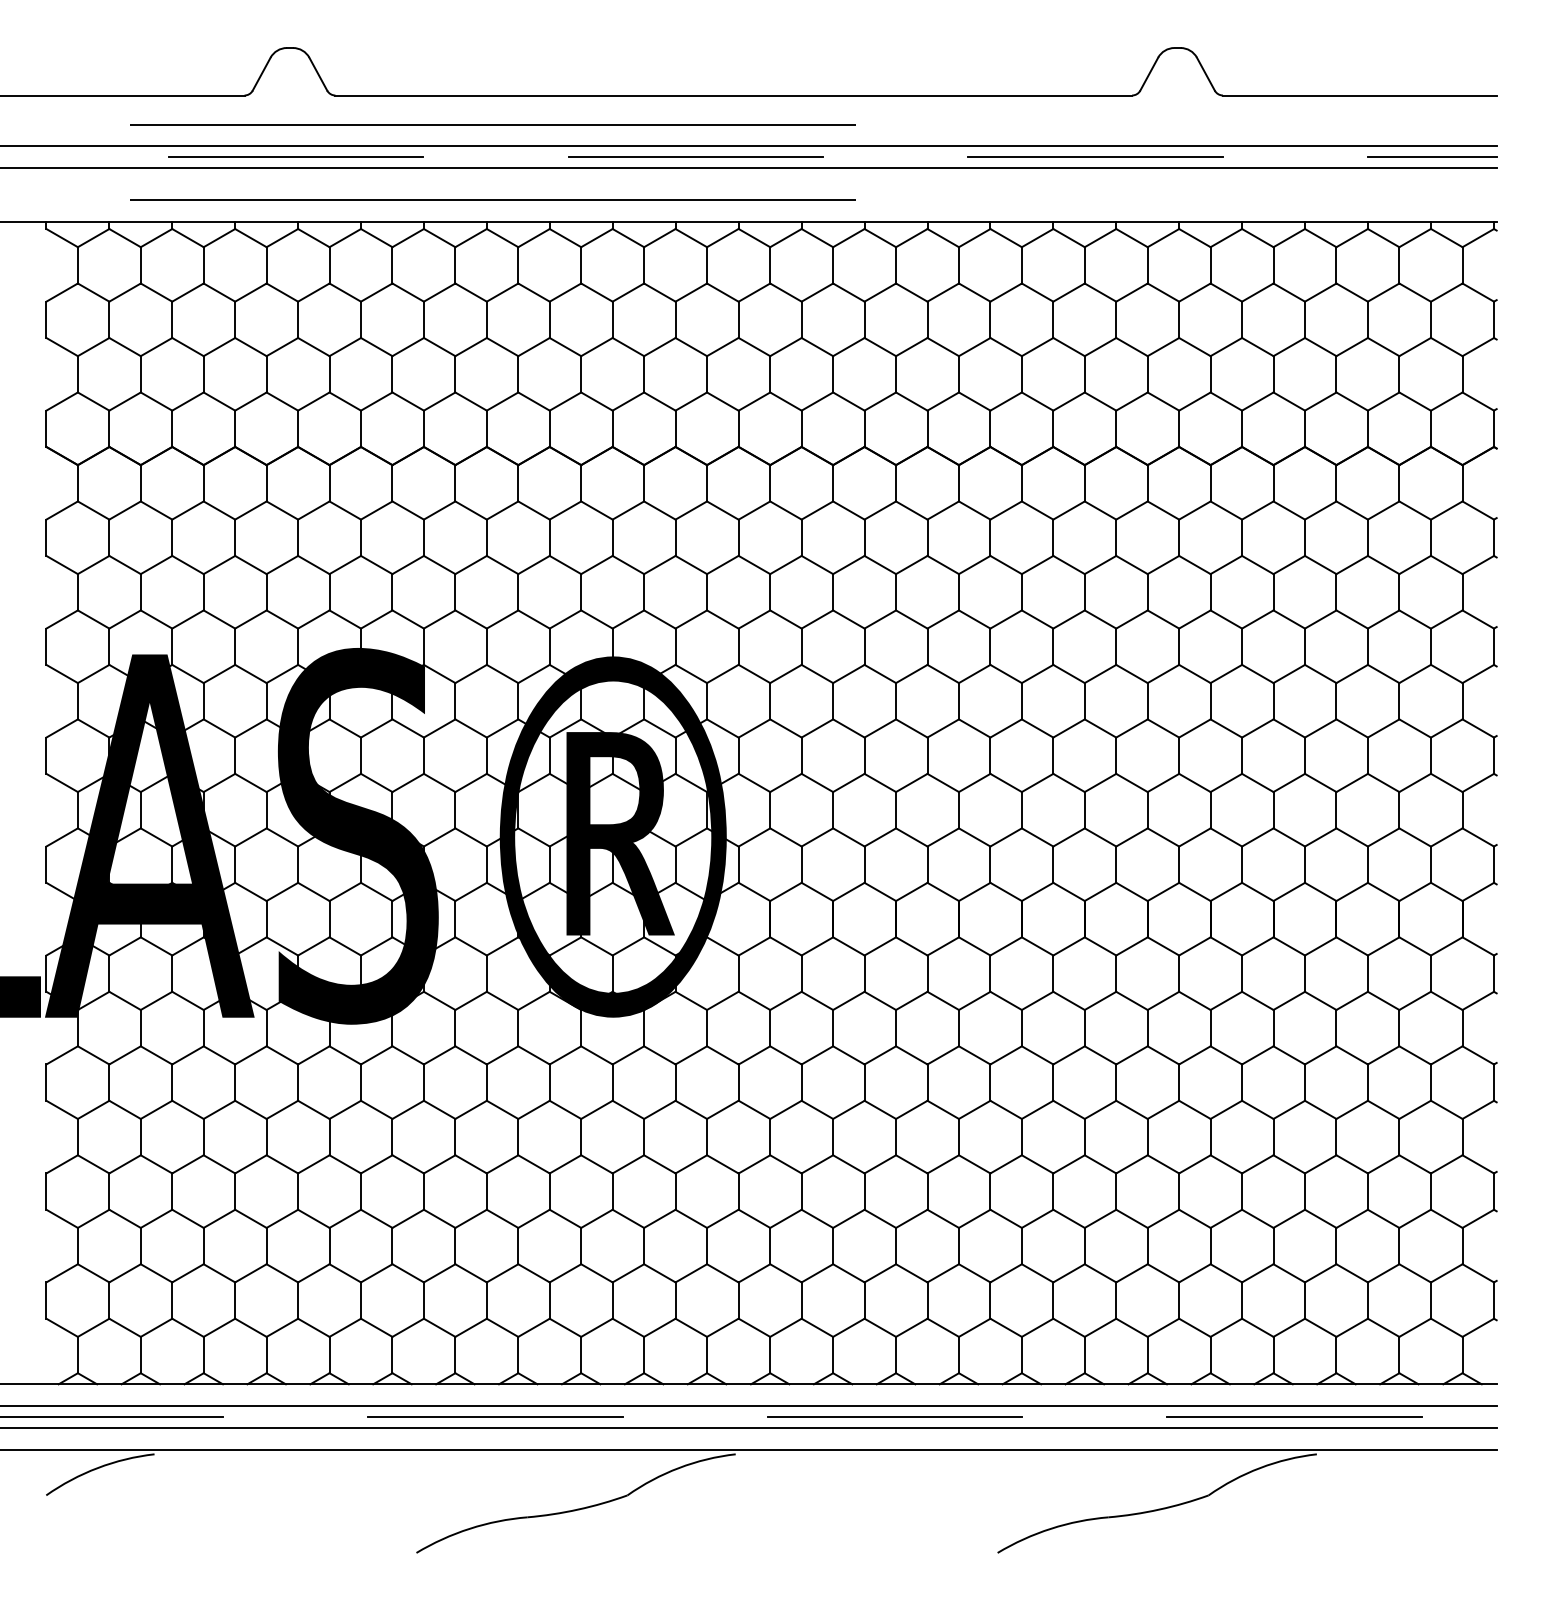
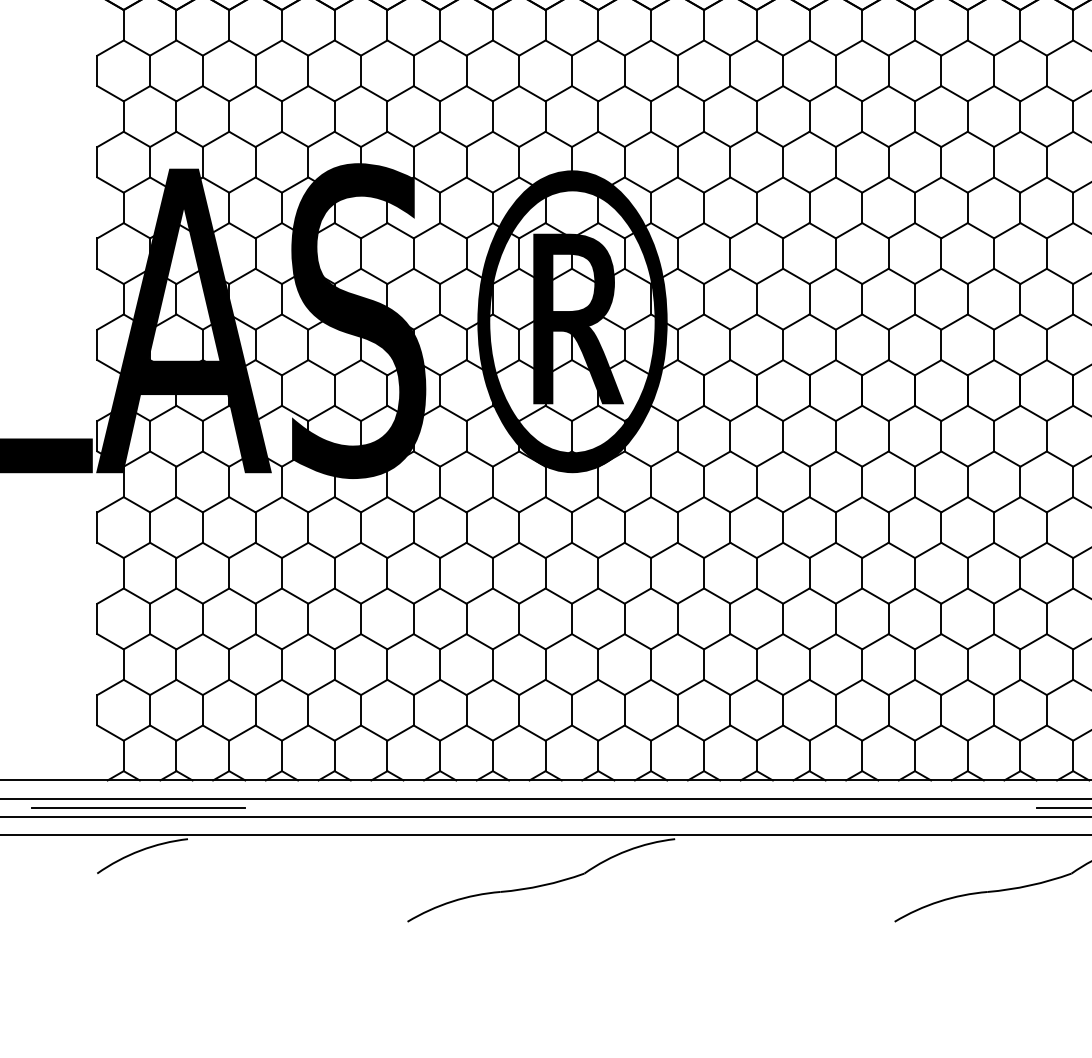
line: (495, 1416) -> (473, 807), removed
line: (894, 1416) -> (808, 807), removed

